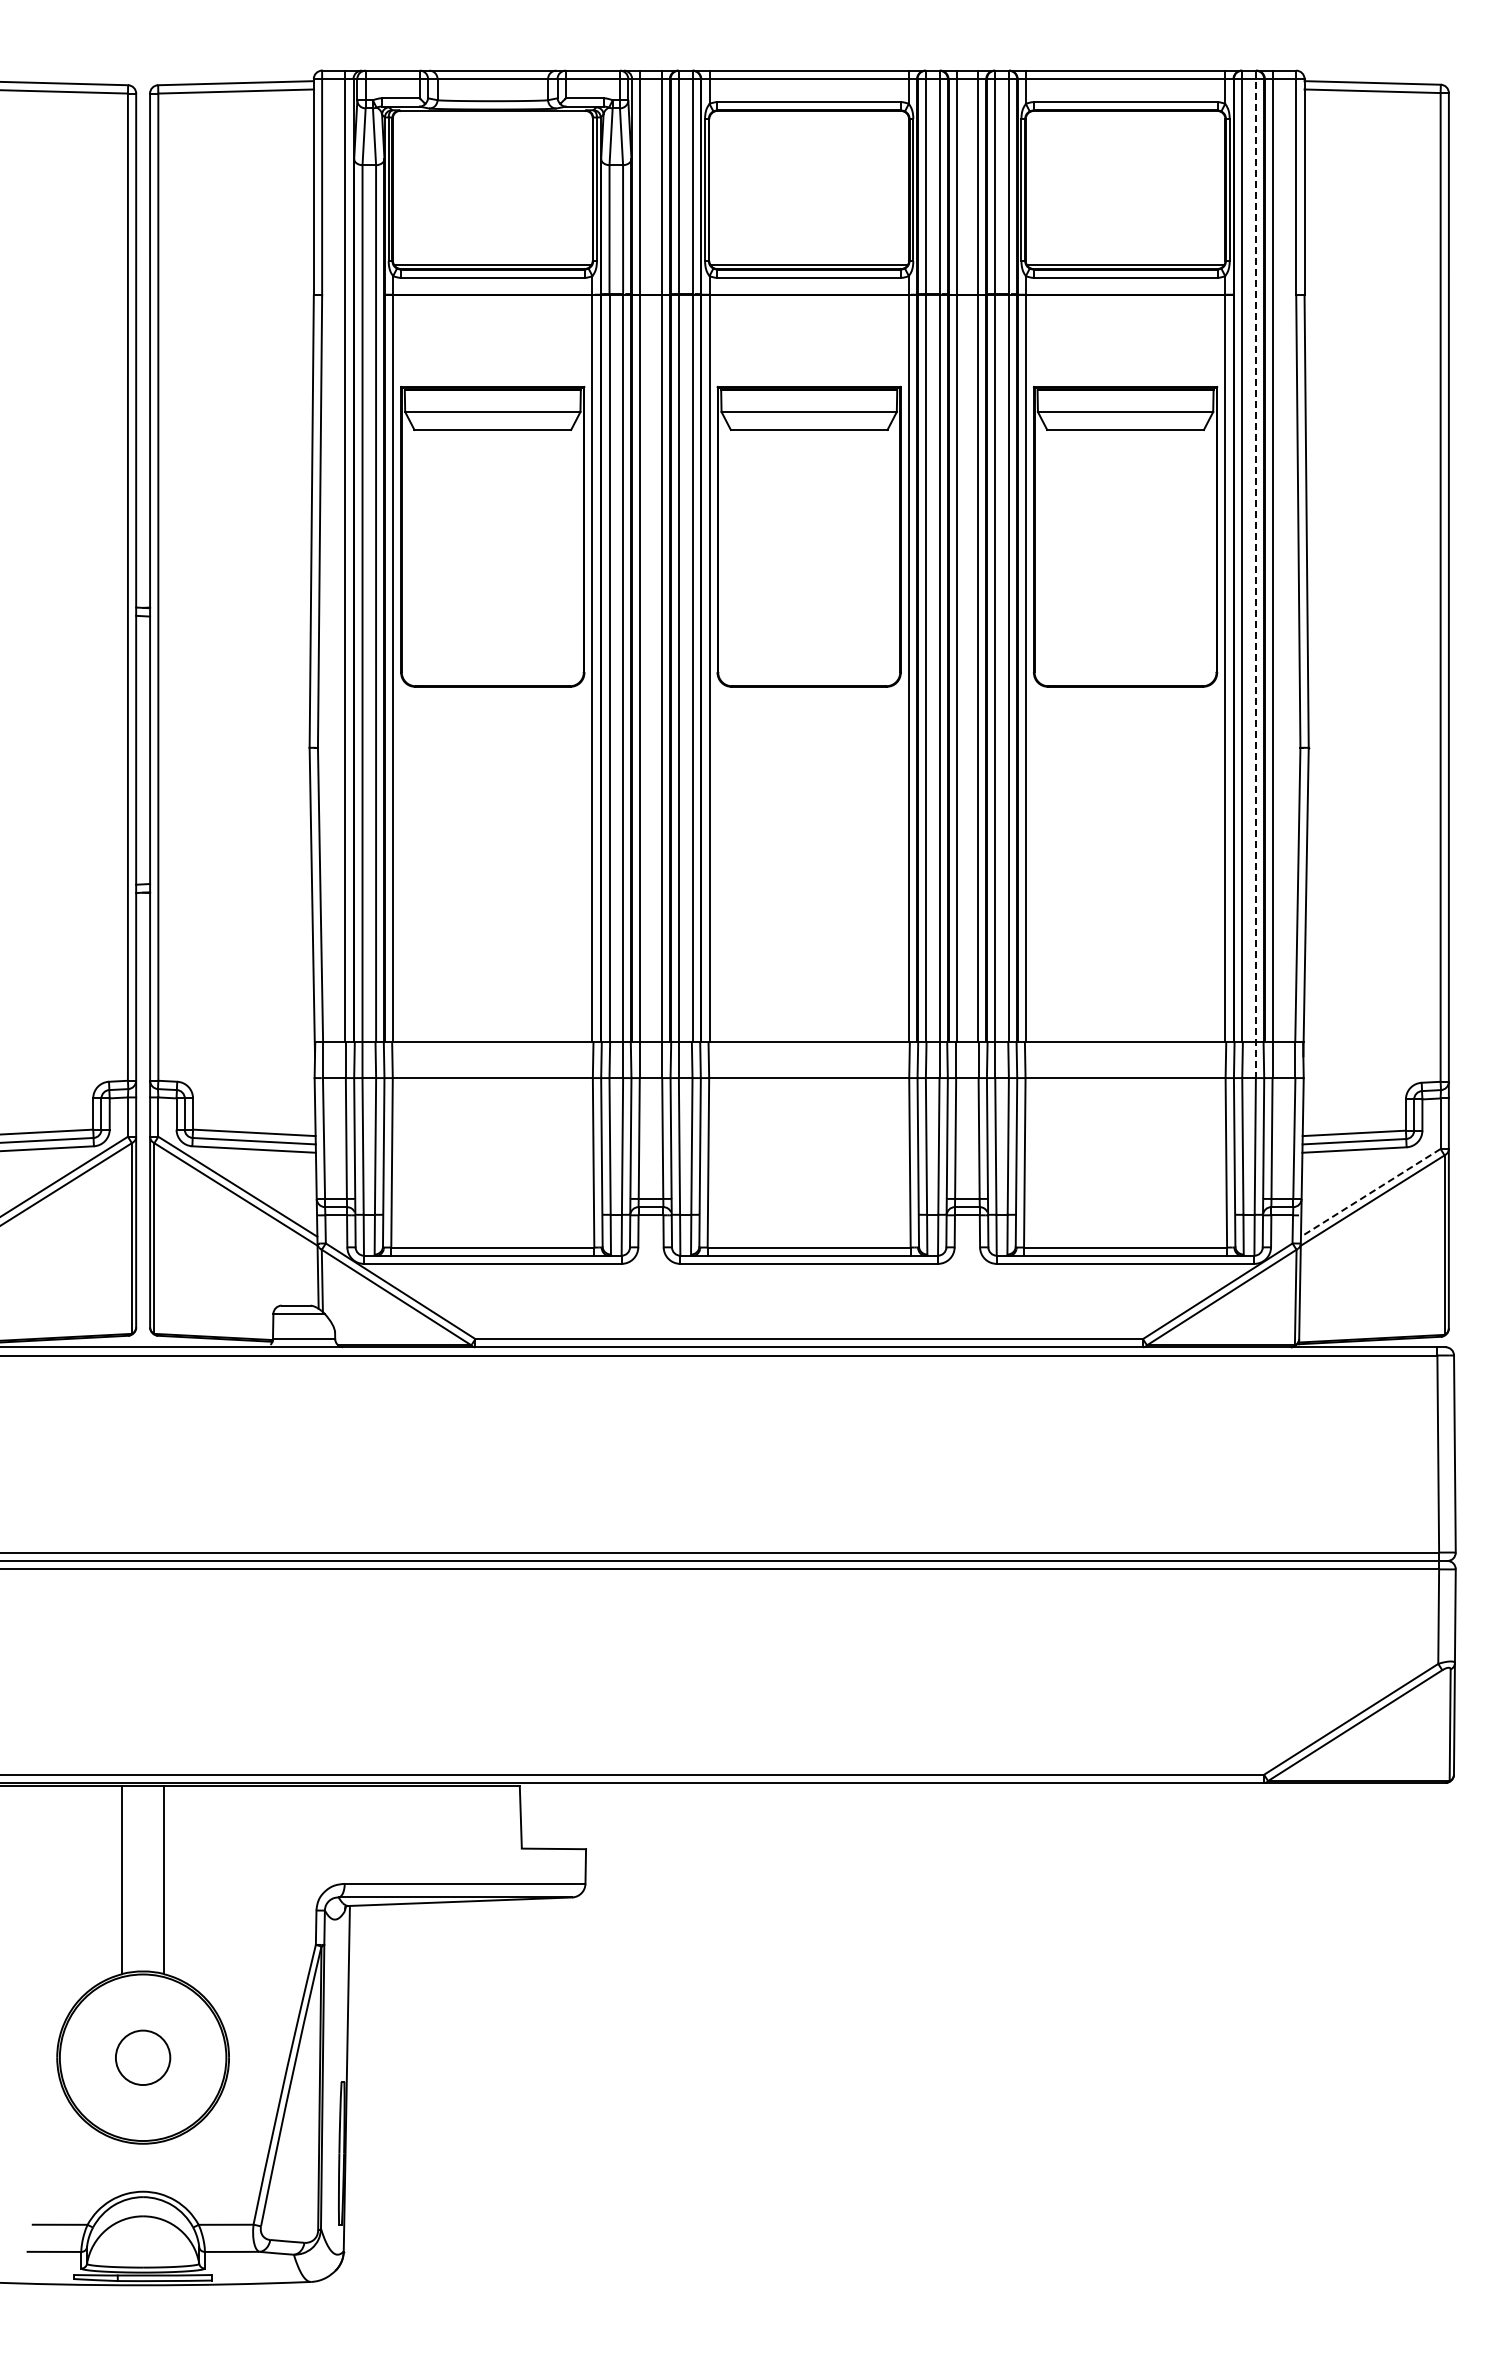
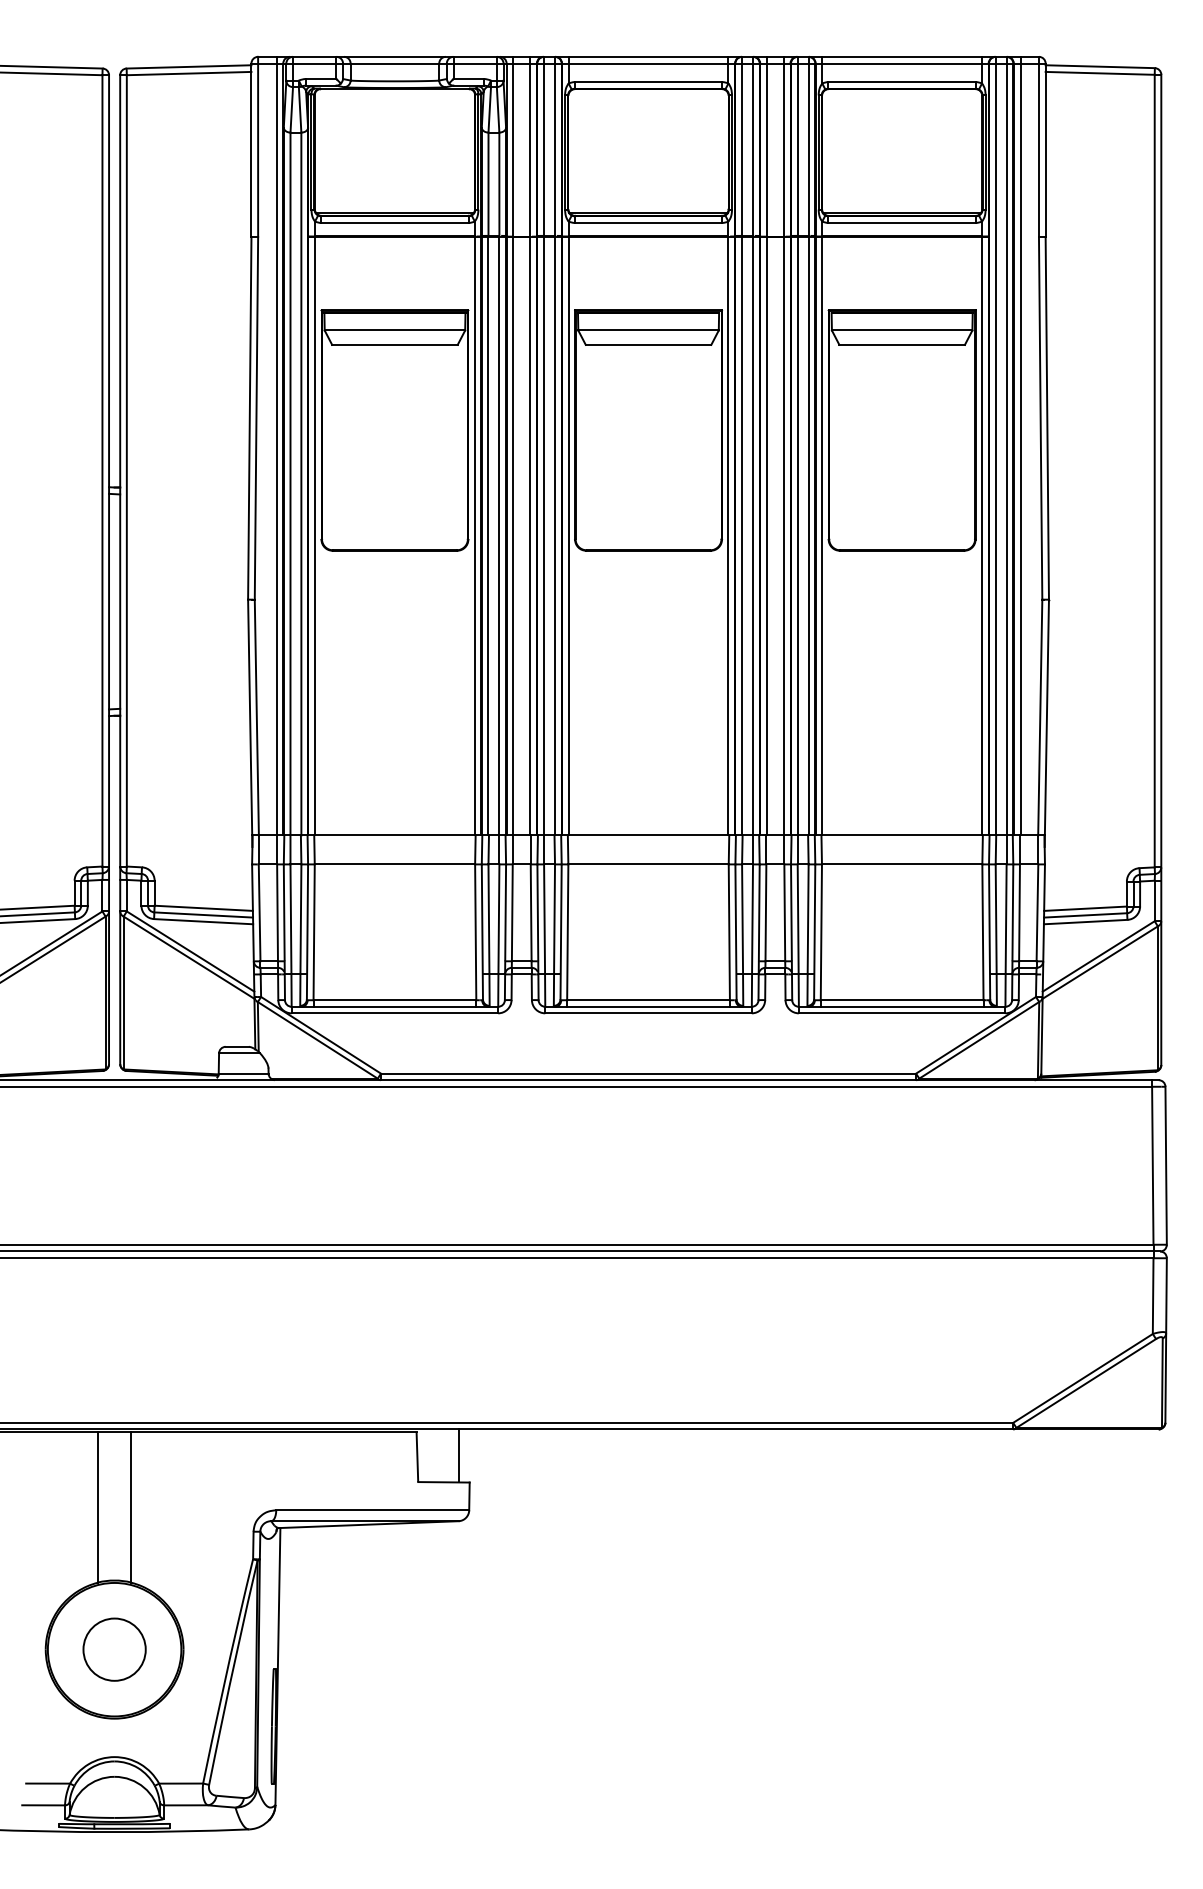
line: (1255, 574) -> (1006, 460), dashed -> solid
line: (1370, 1193) -> (1098, 956), dashed -> solid
line: (572, 1816) -> (458, 1456), added
circle: (142, 2057) -> (114, 1649), size x1.43

